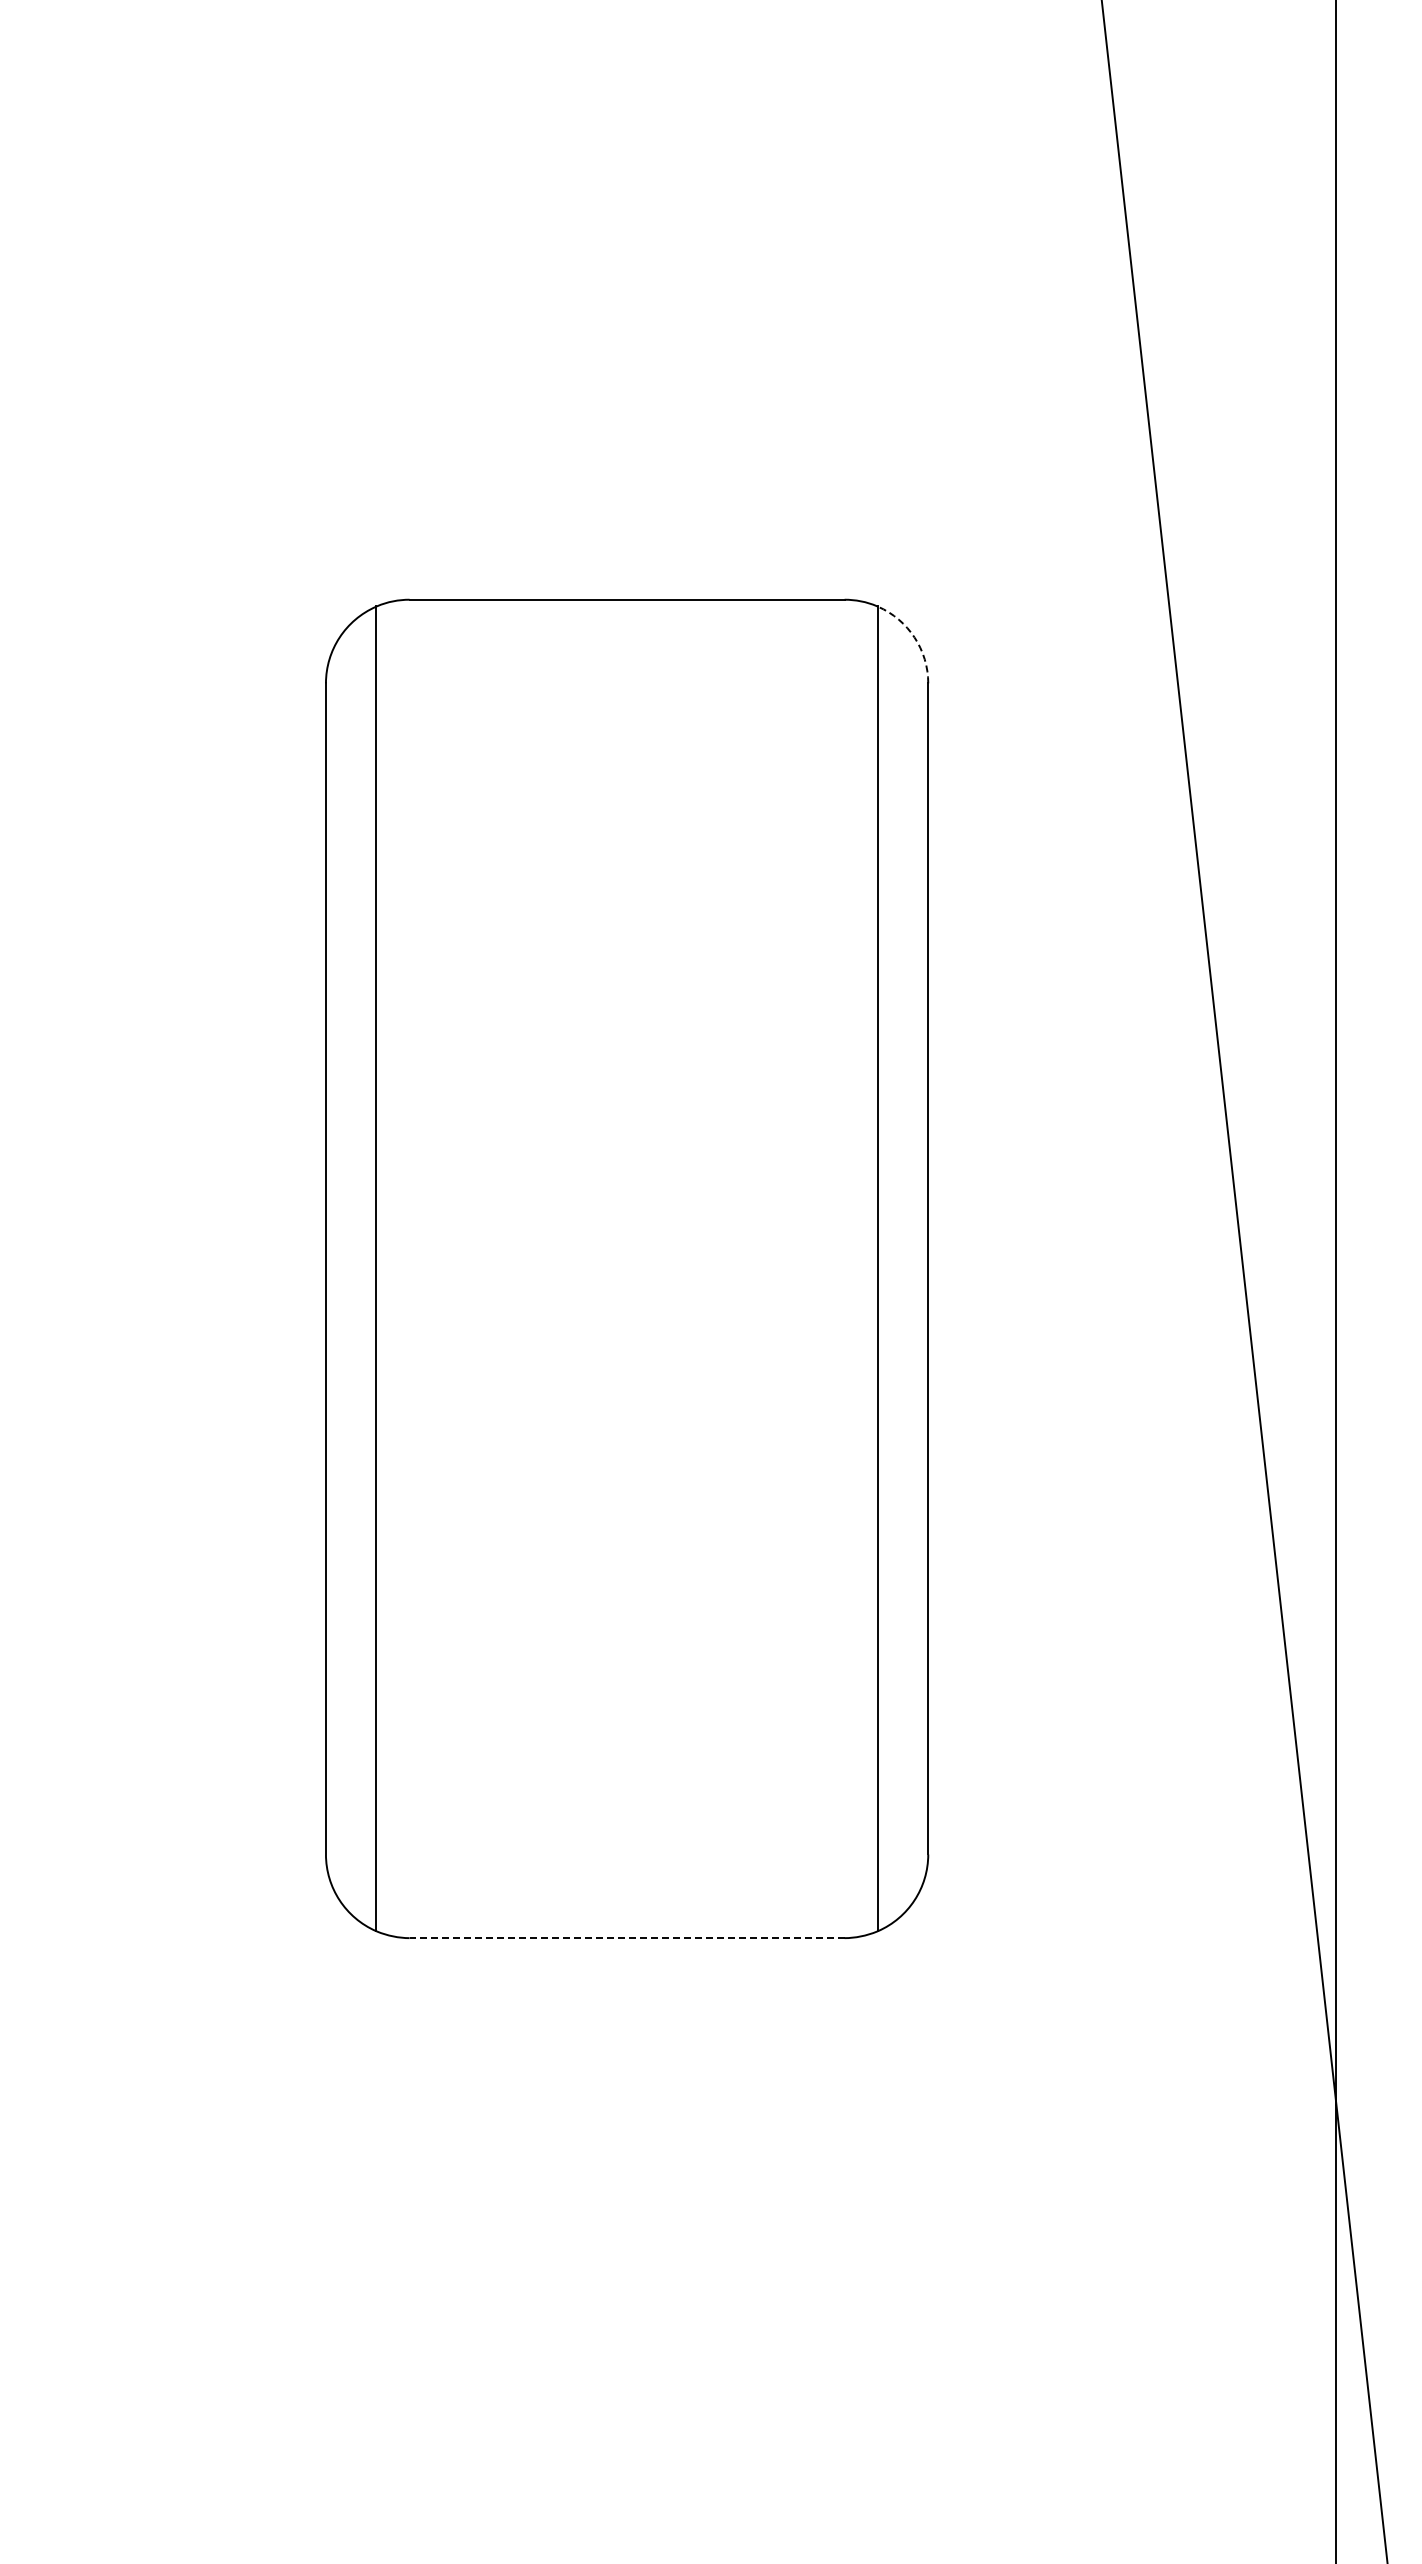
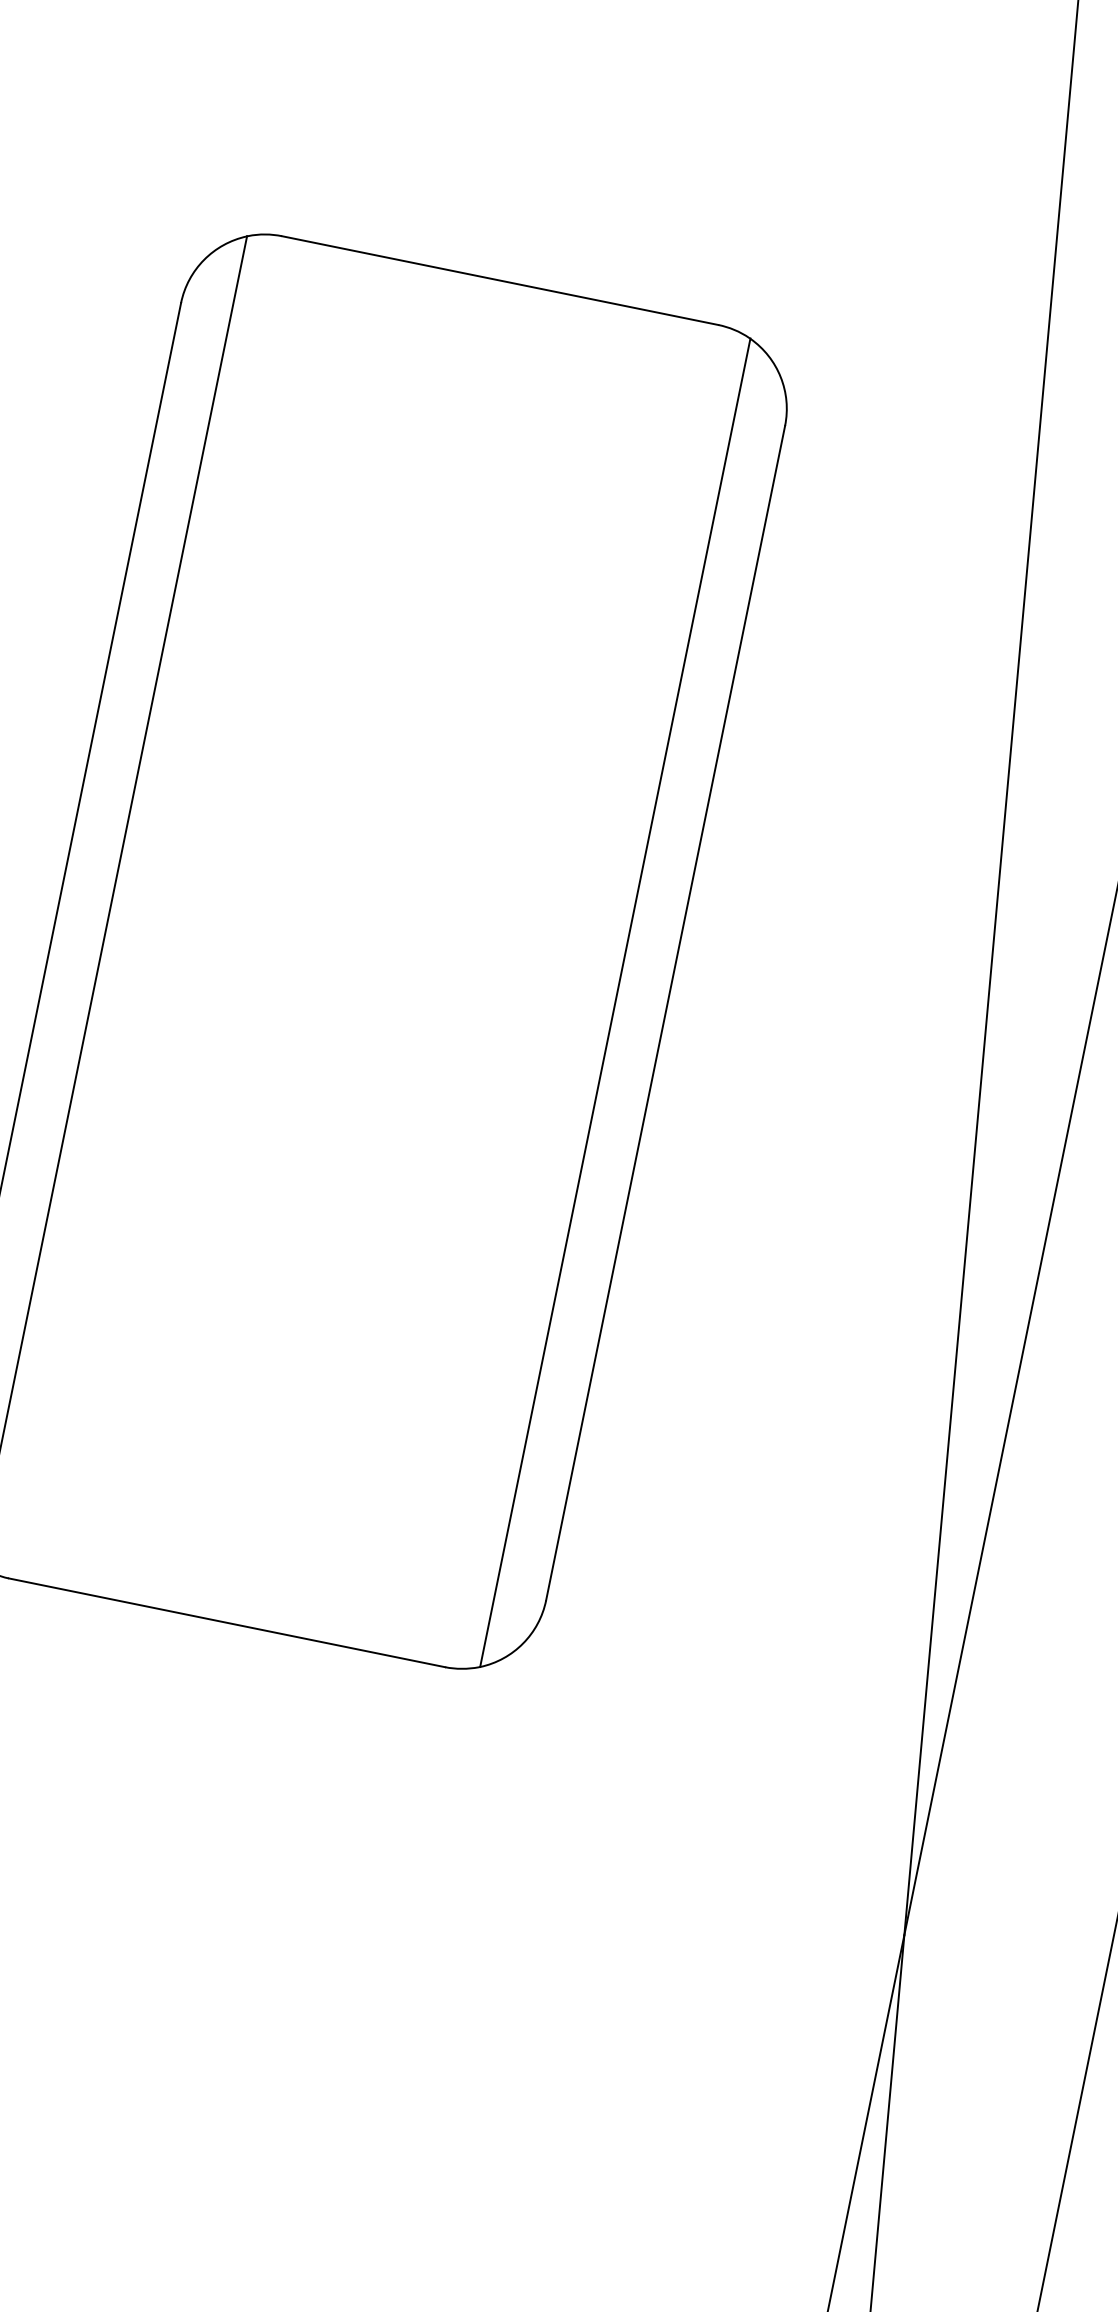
arc: (914, 637) -> (780, 377), dashed -> solid
line: (626, 1938) -> (226, 1623), dashed -> solid

